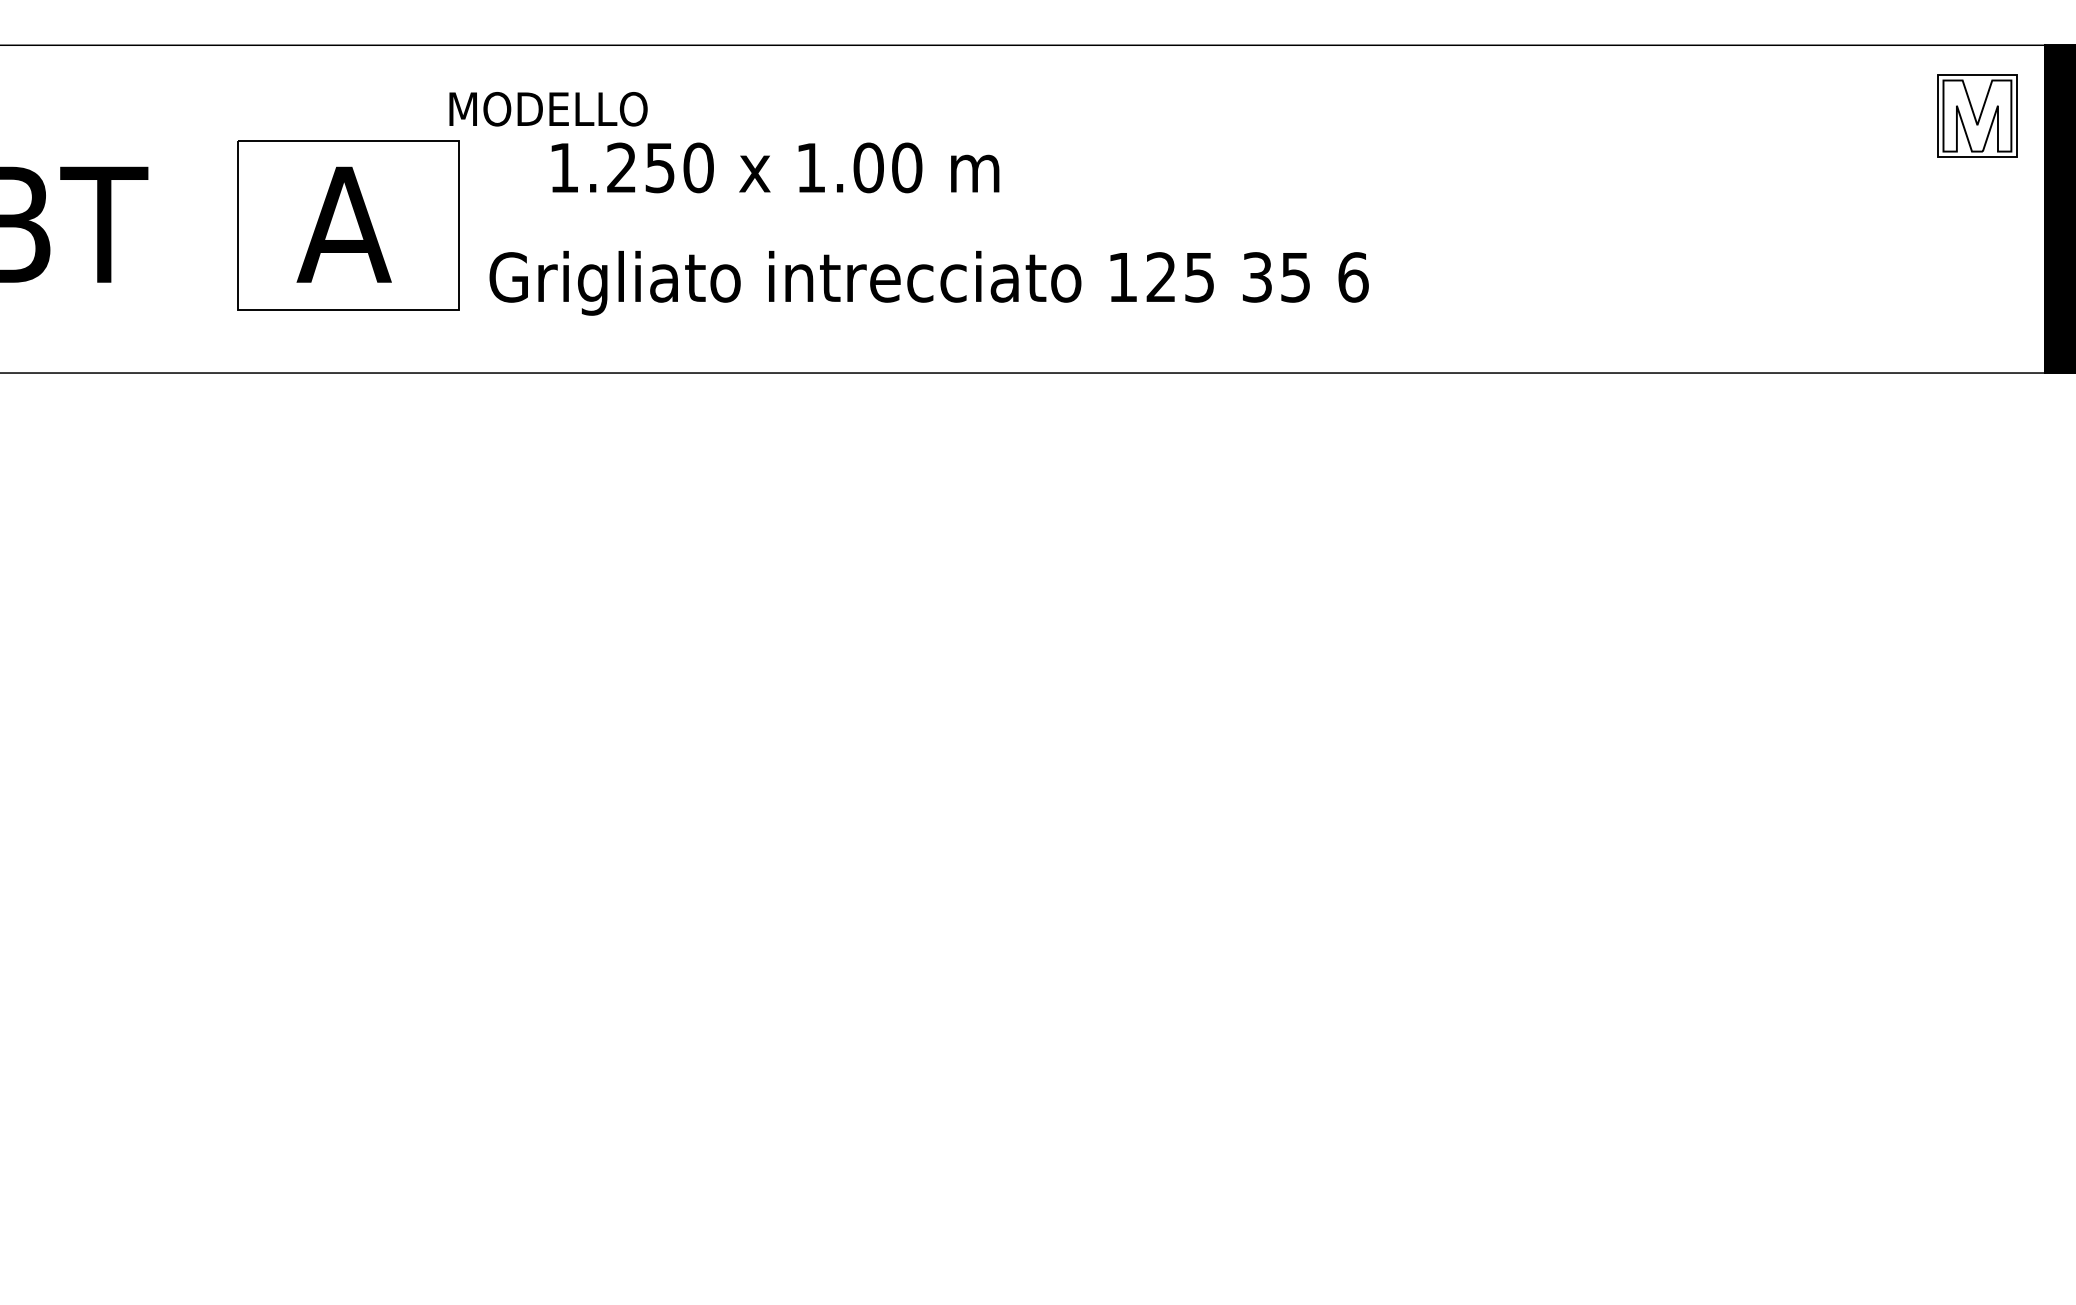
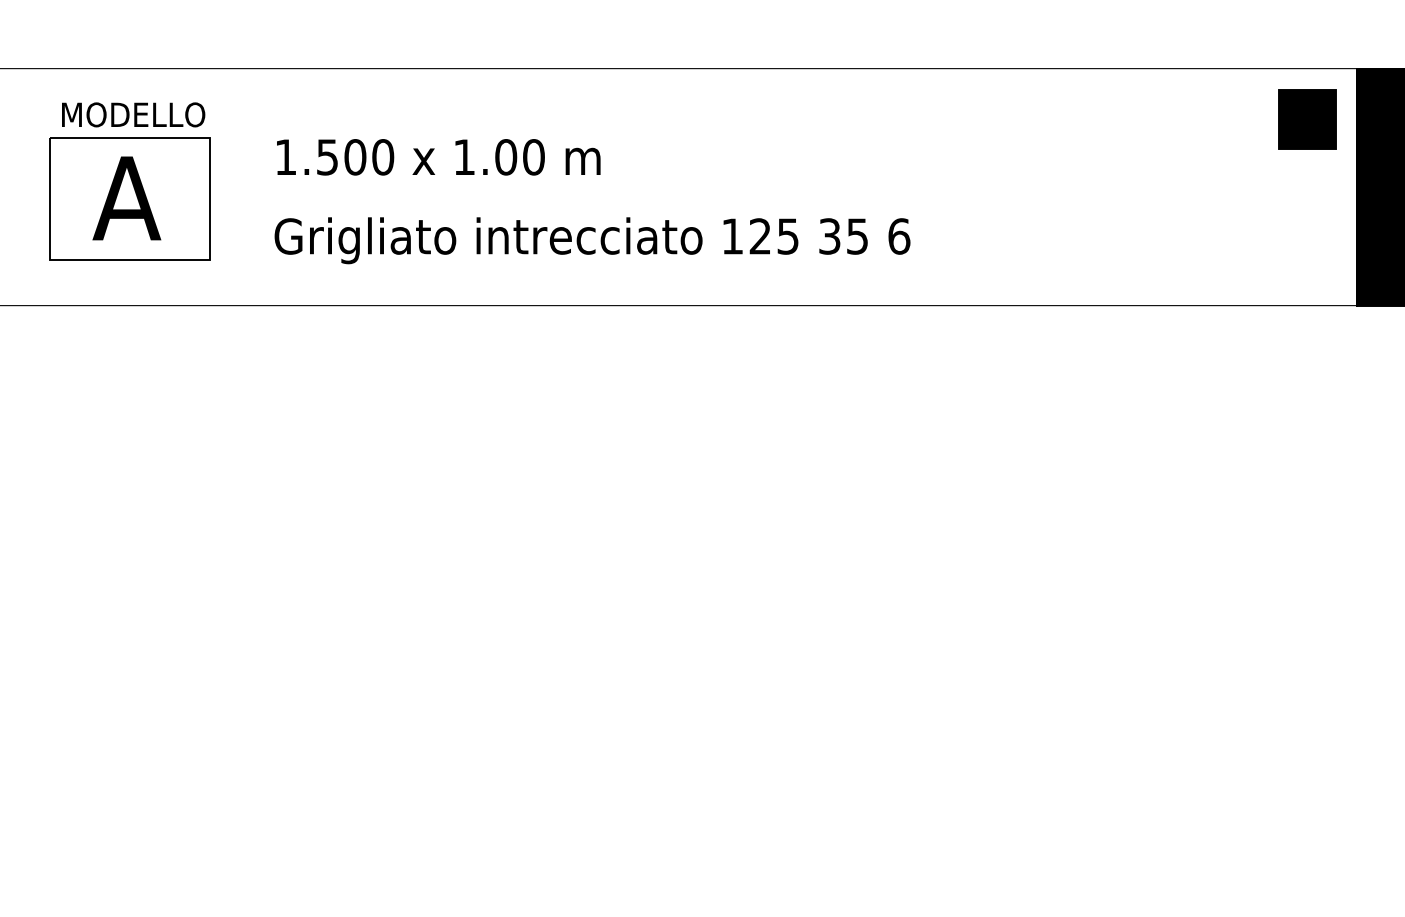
text: (548, 109) -> (133, 115), moved
fill: (1976, 115) -> (1307, 119), added
text: (641, 167) -> (341, 157), 1.250 -> 1.500
text: (928, 283) -> (592, 240), moved

